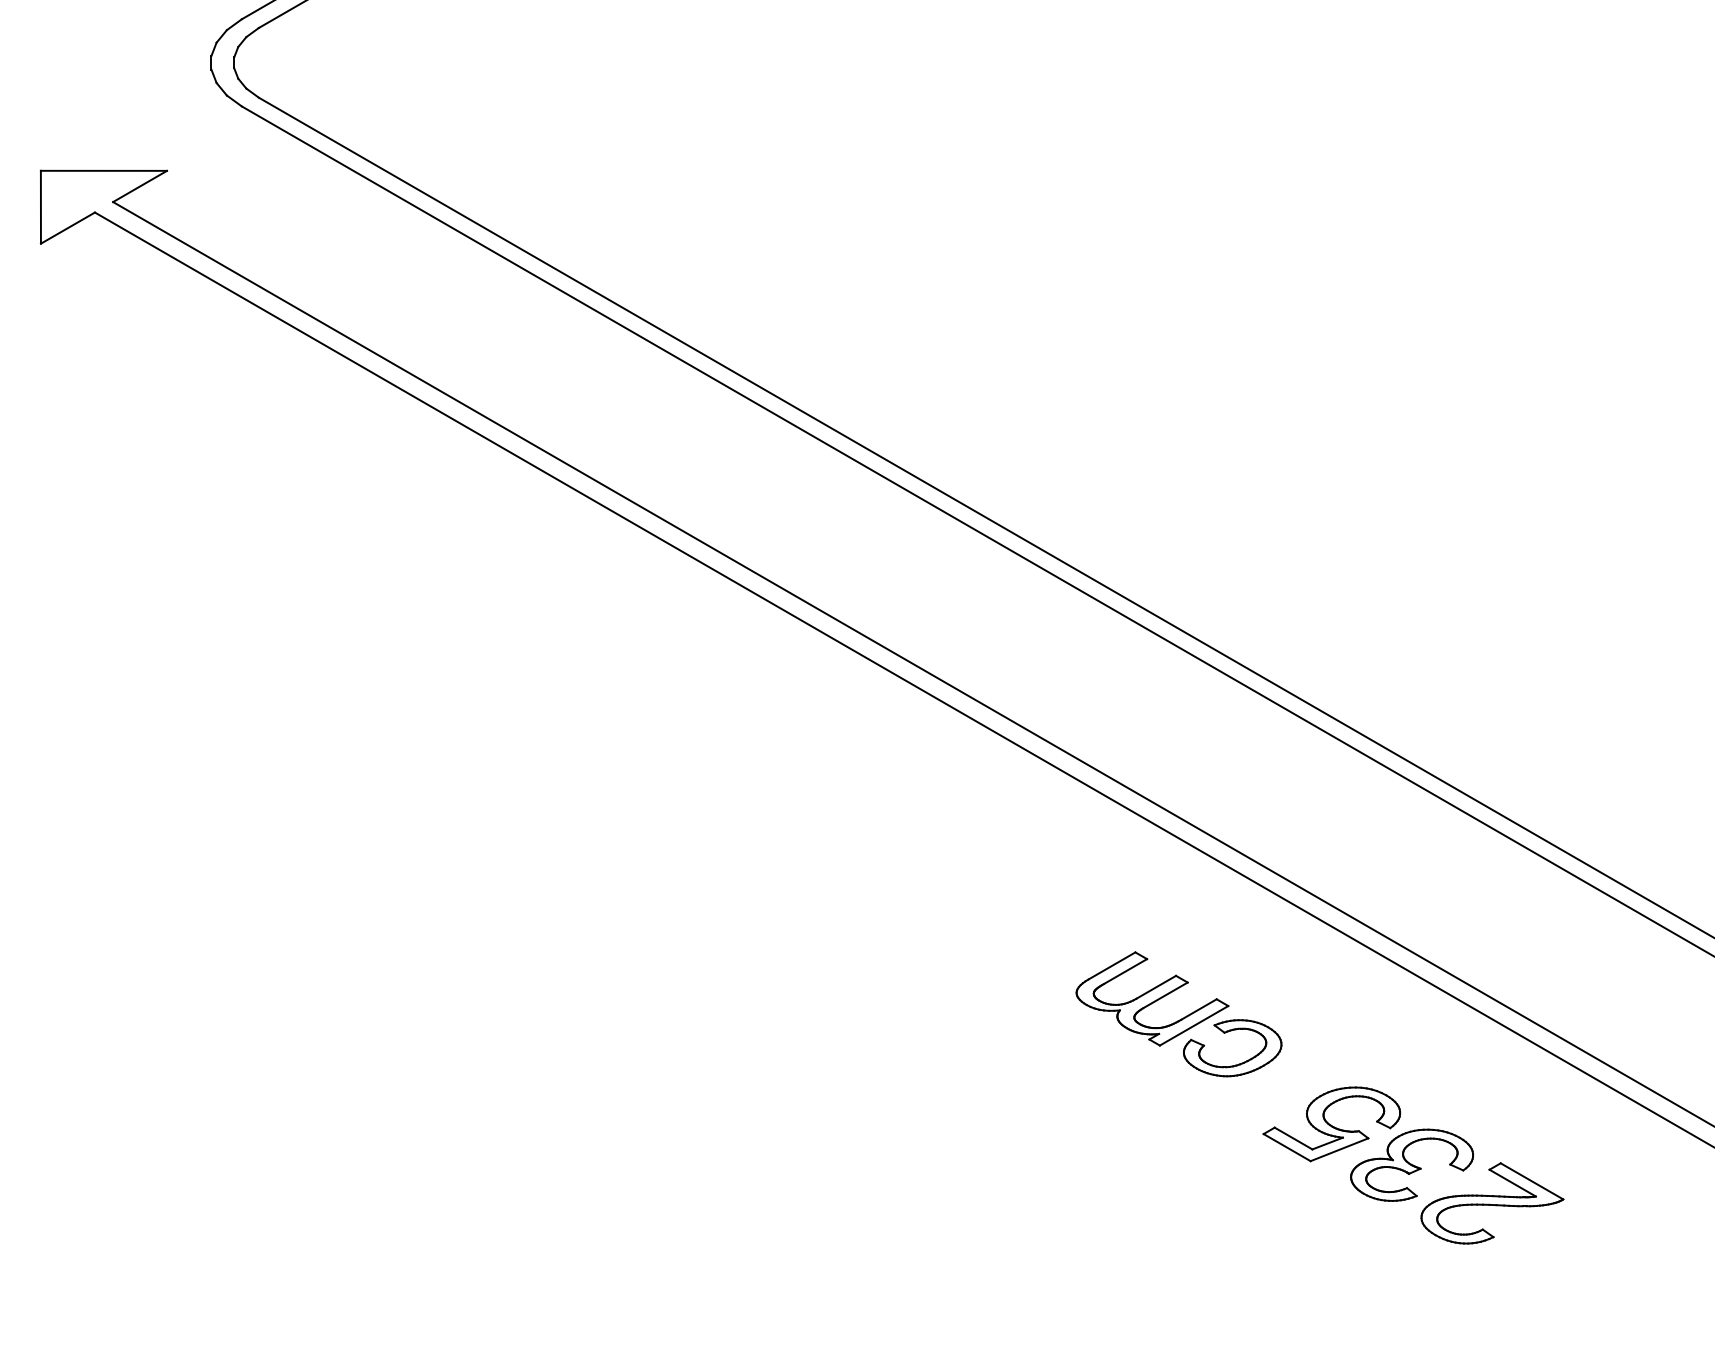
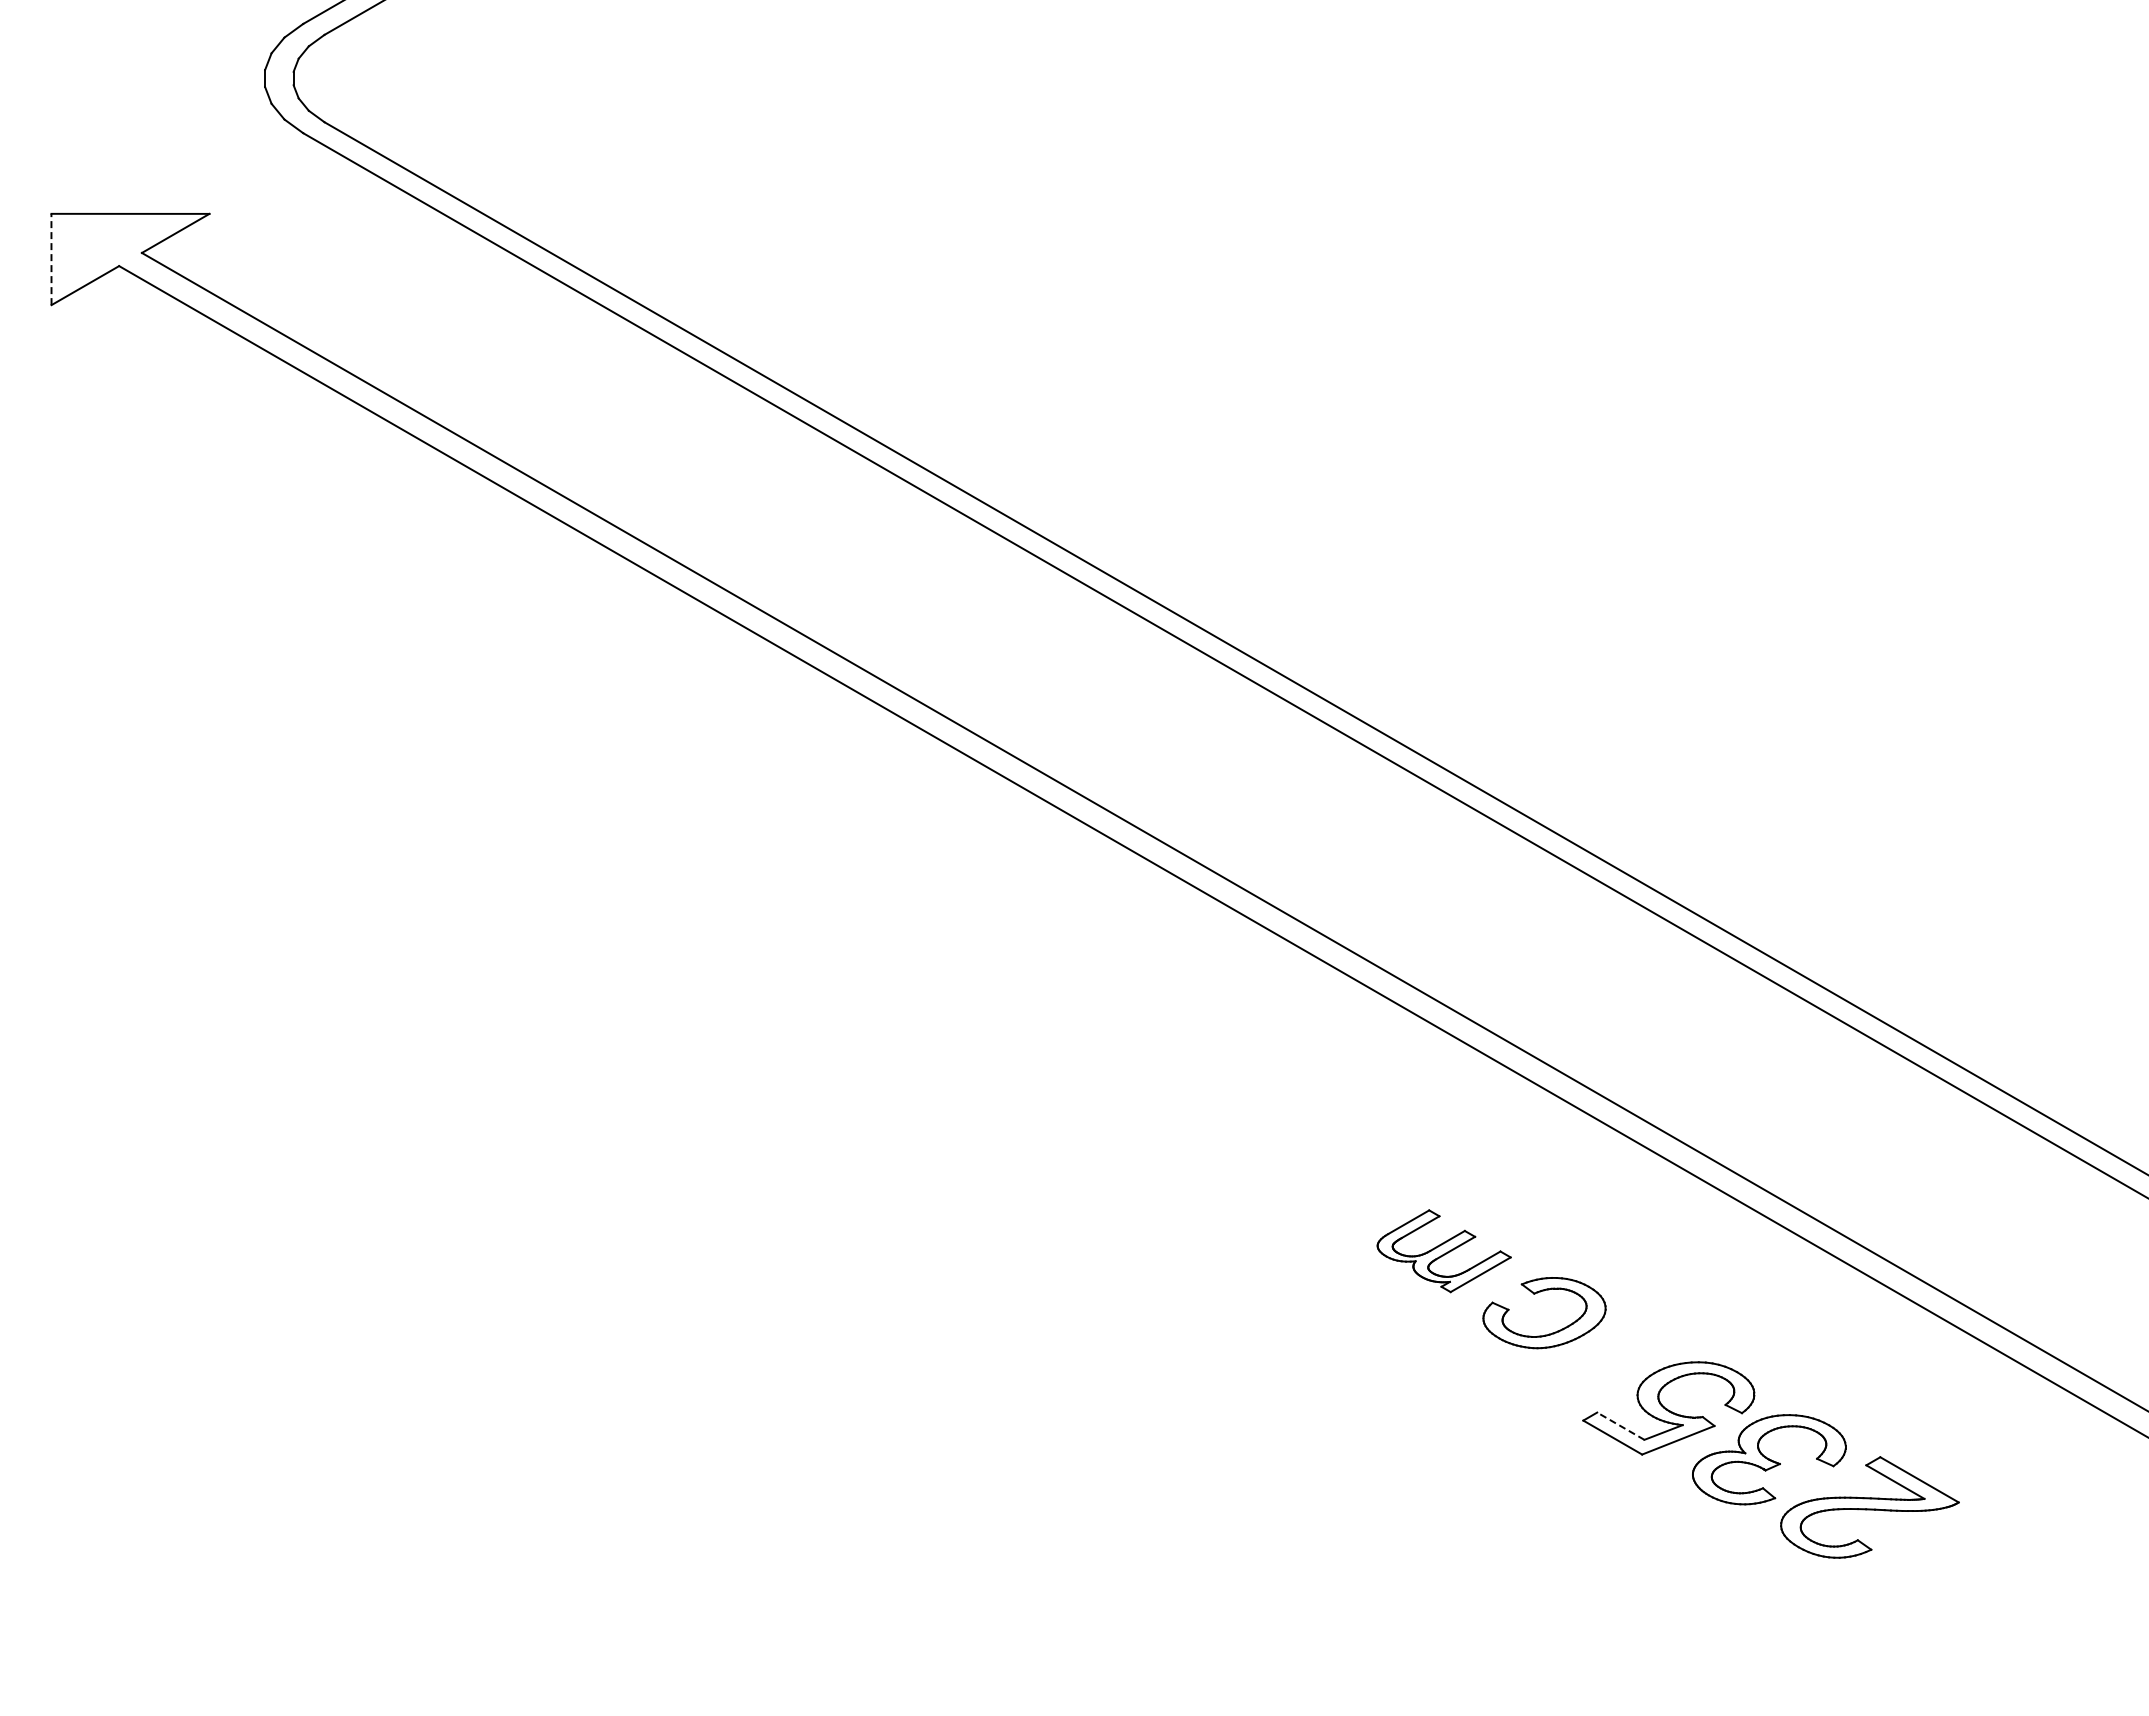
line: (40, 207) -> (51, 259), solid -> dashed
part: (1152, 998) -> (1444, 1250), size x0.7
line: (1293, 1137) -> (1620, 1425), solid -> dashed

